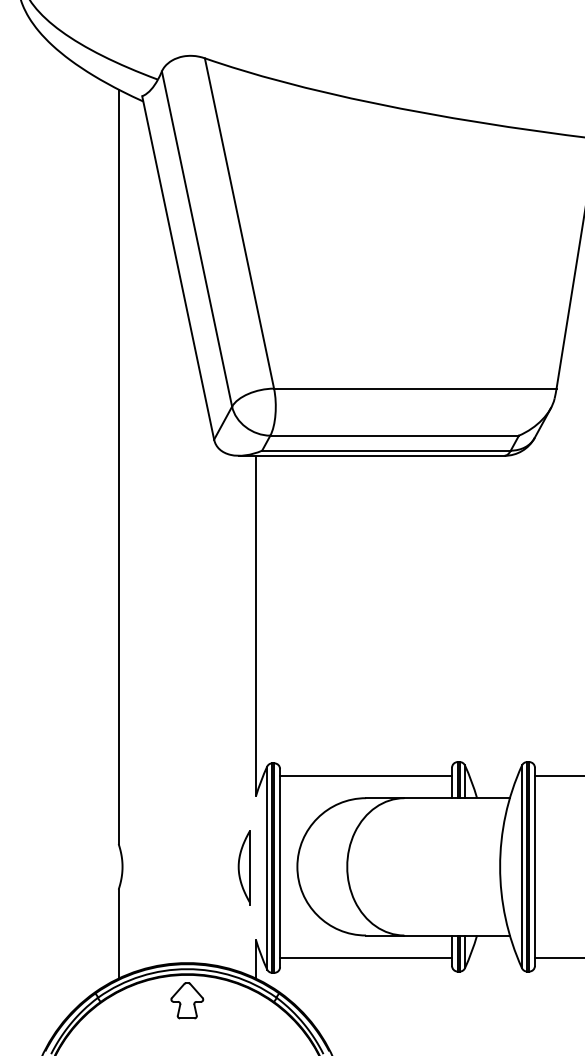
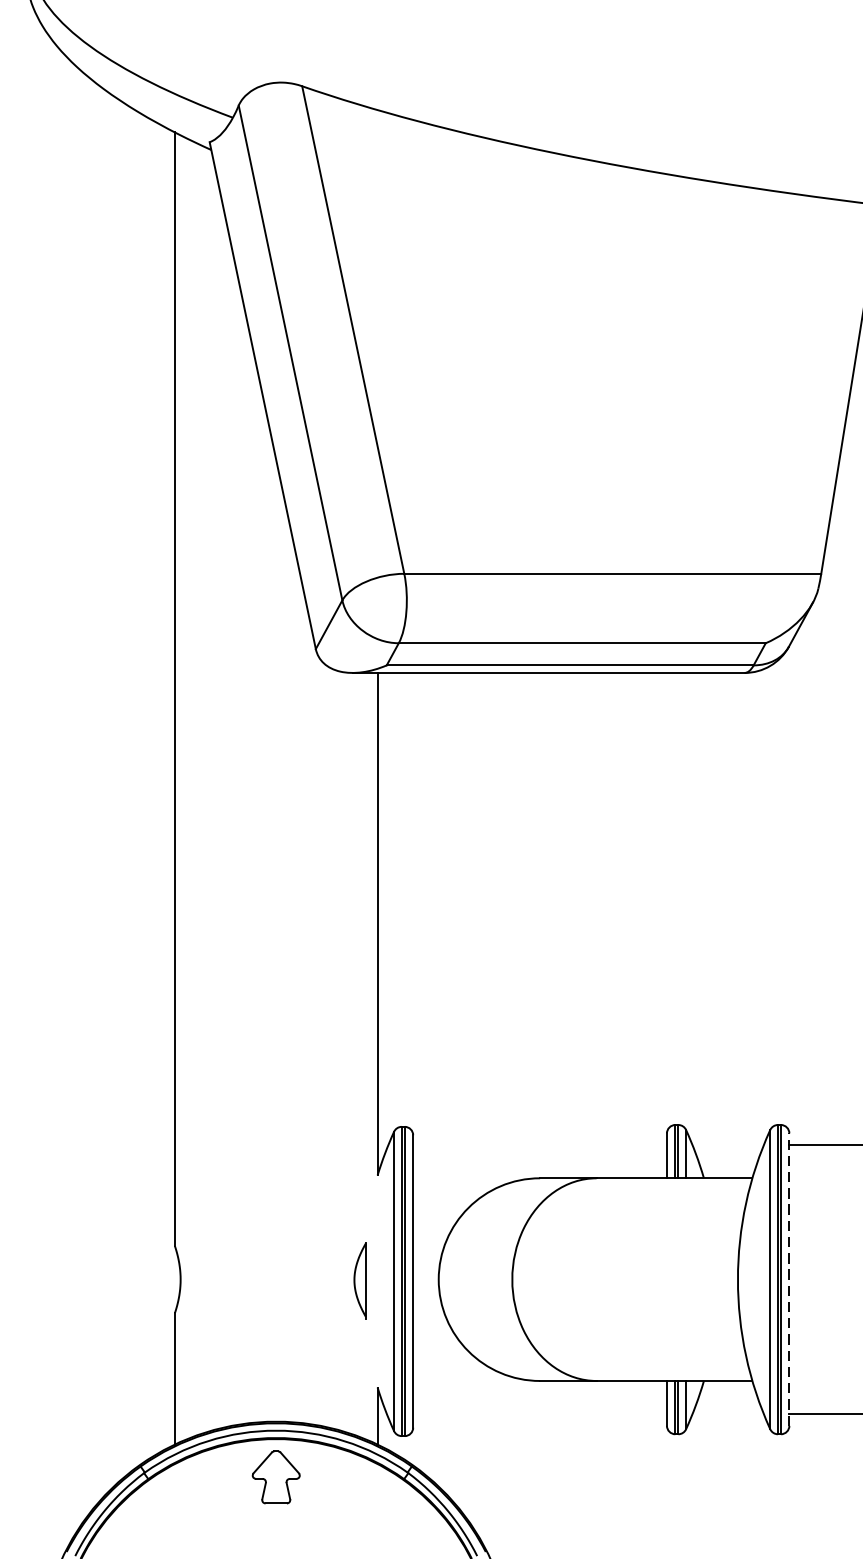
line: (366, 775) -> (540, 1144), removed
line: (534, 866) -> (788, 1279), solid -> dashed
part: (243, 867) -> (359, 1280), size x0.7
line: (366, 957) -> (540, 1413), removed

